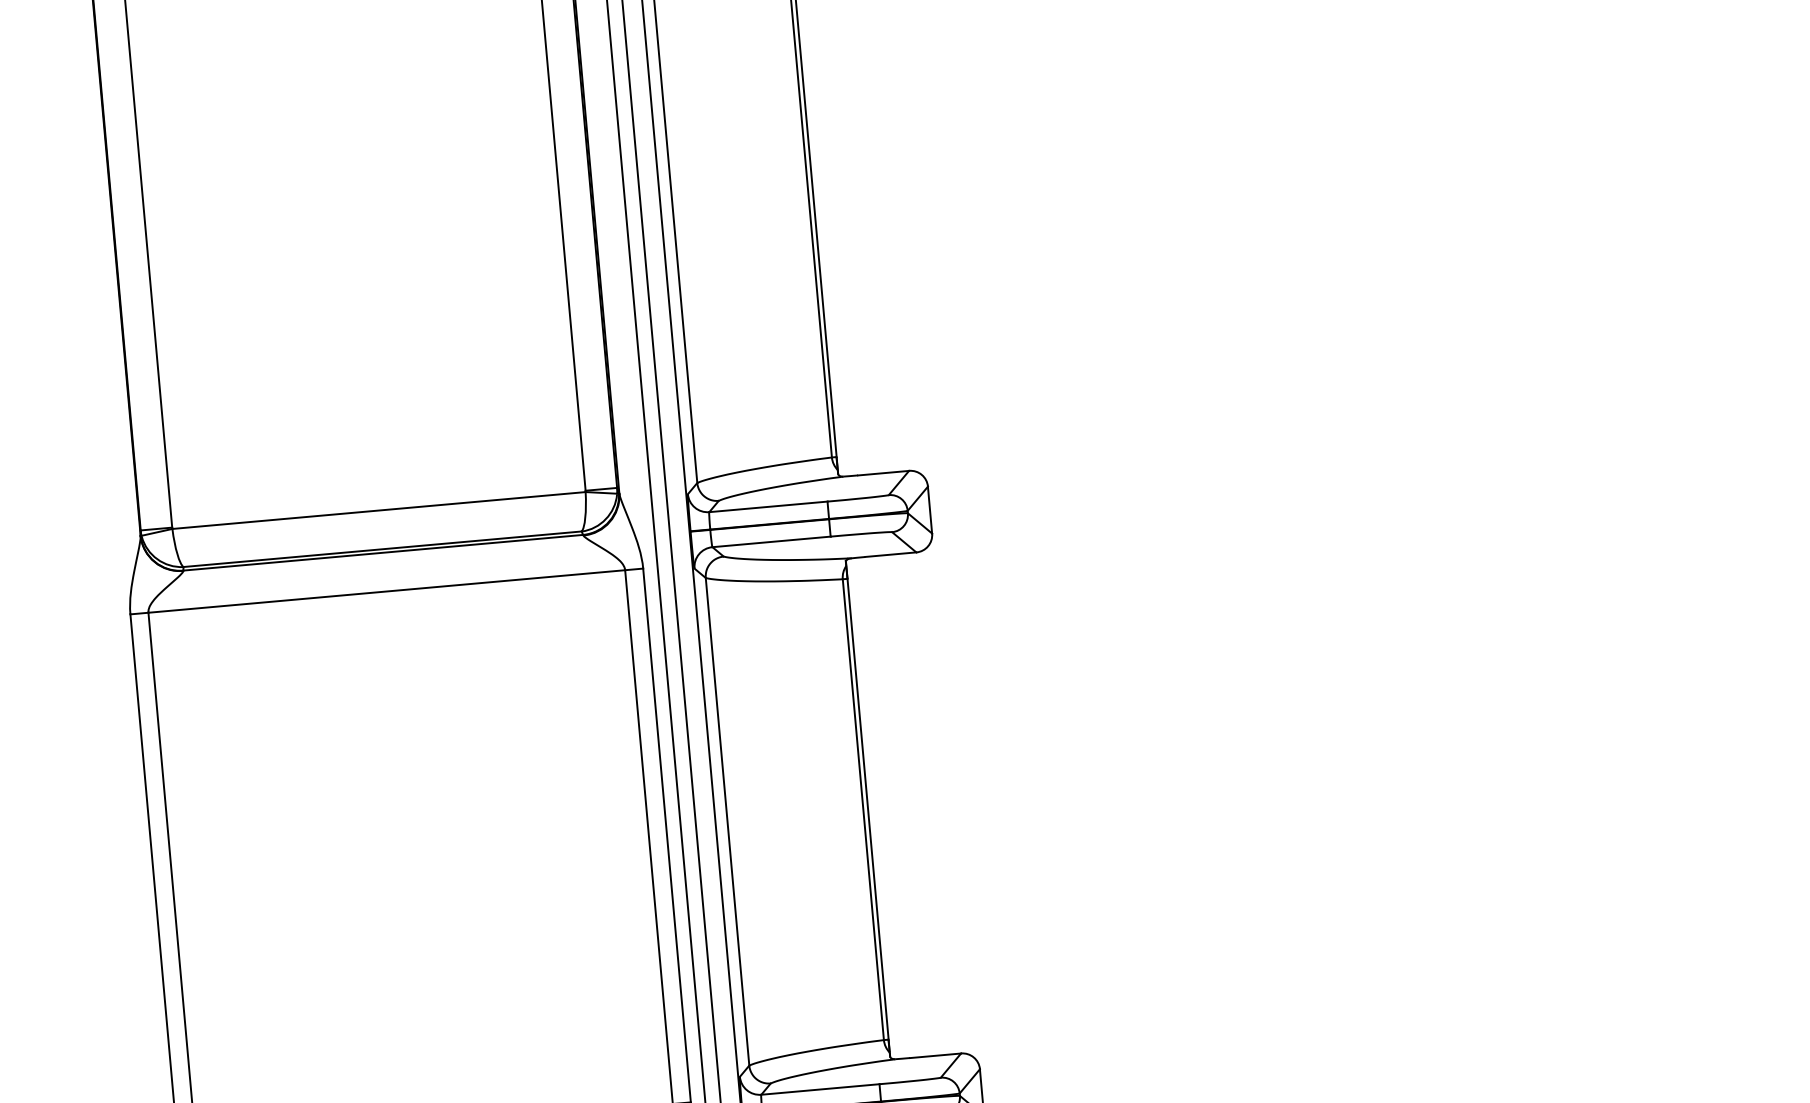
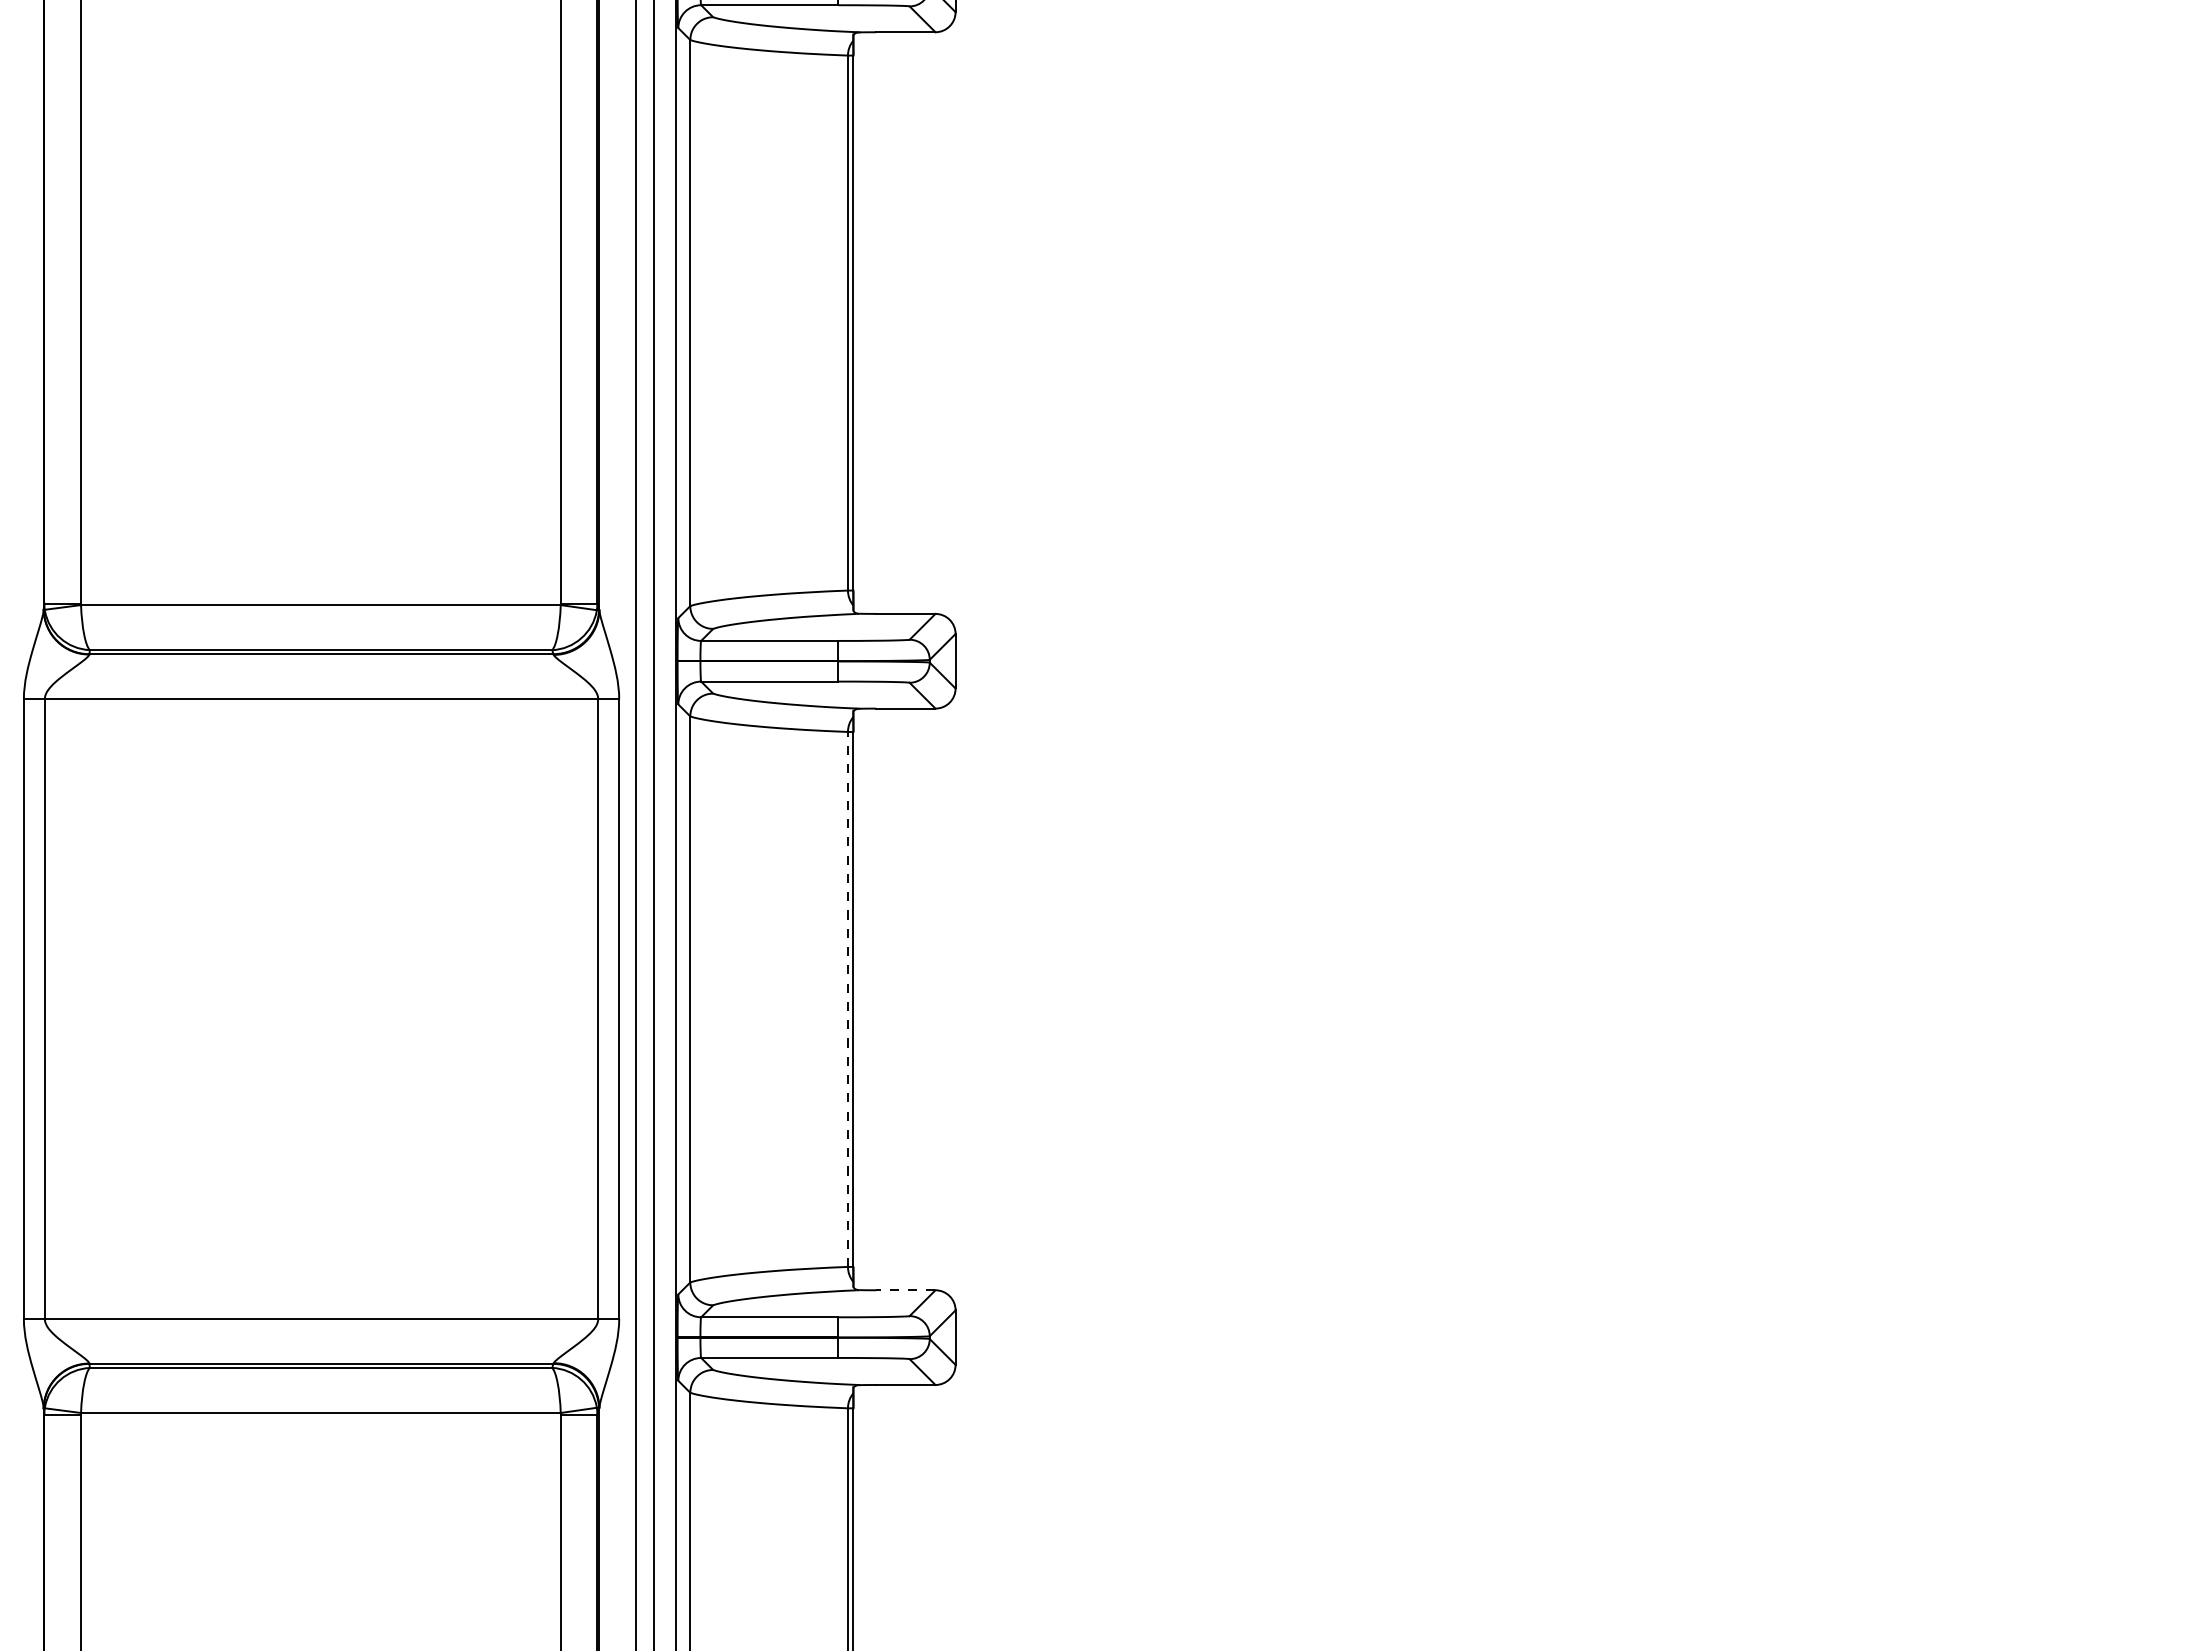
line: (862, 808) -> (847, 998), solid -> dashed
line: (935, 1055) -> (905, 1290), solid -> dashed

